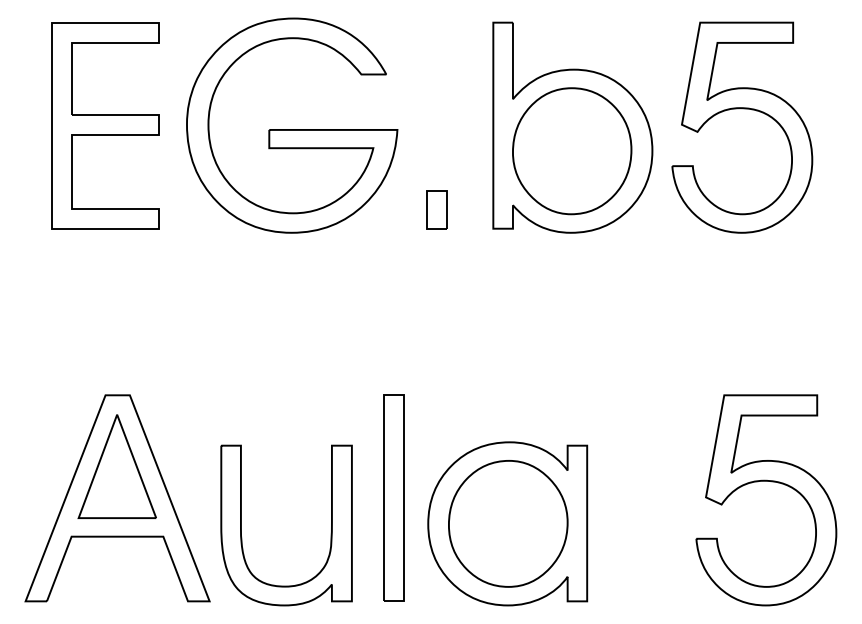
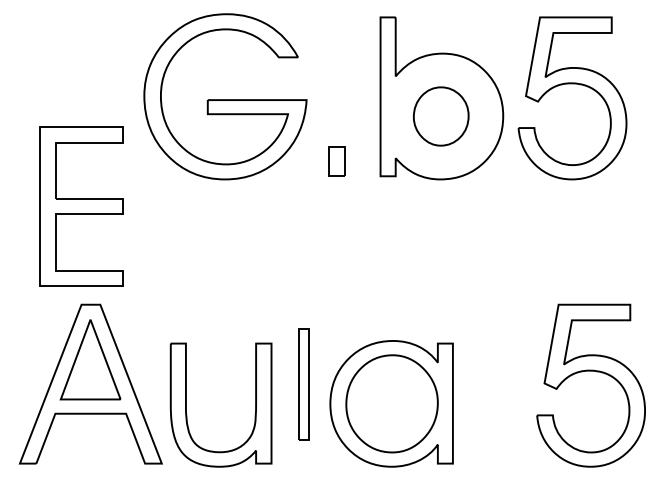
part: (105, 125) -> (81, 206), moved
part: (571, 151) -> (440, 116), size x0.6
part: (393, 498) -> (303, 384), size x0.7

